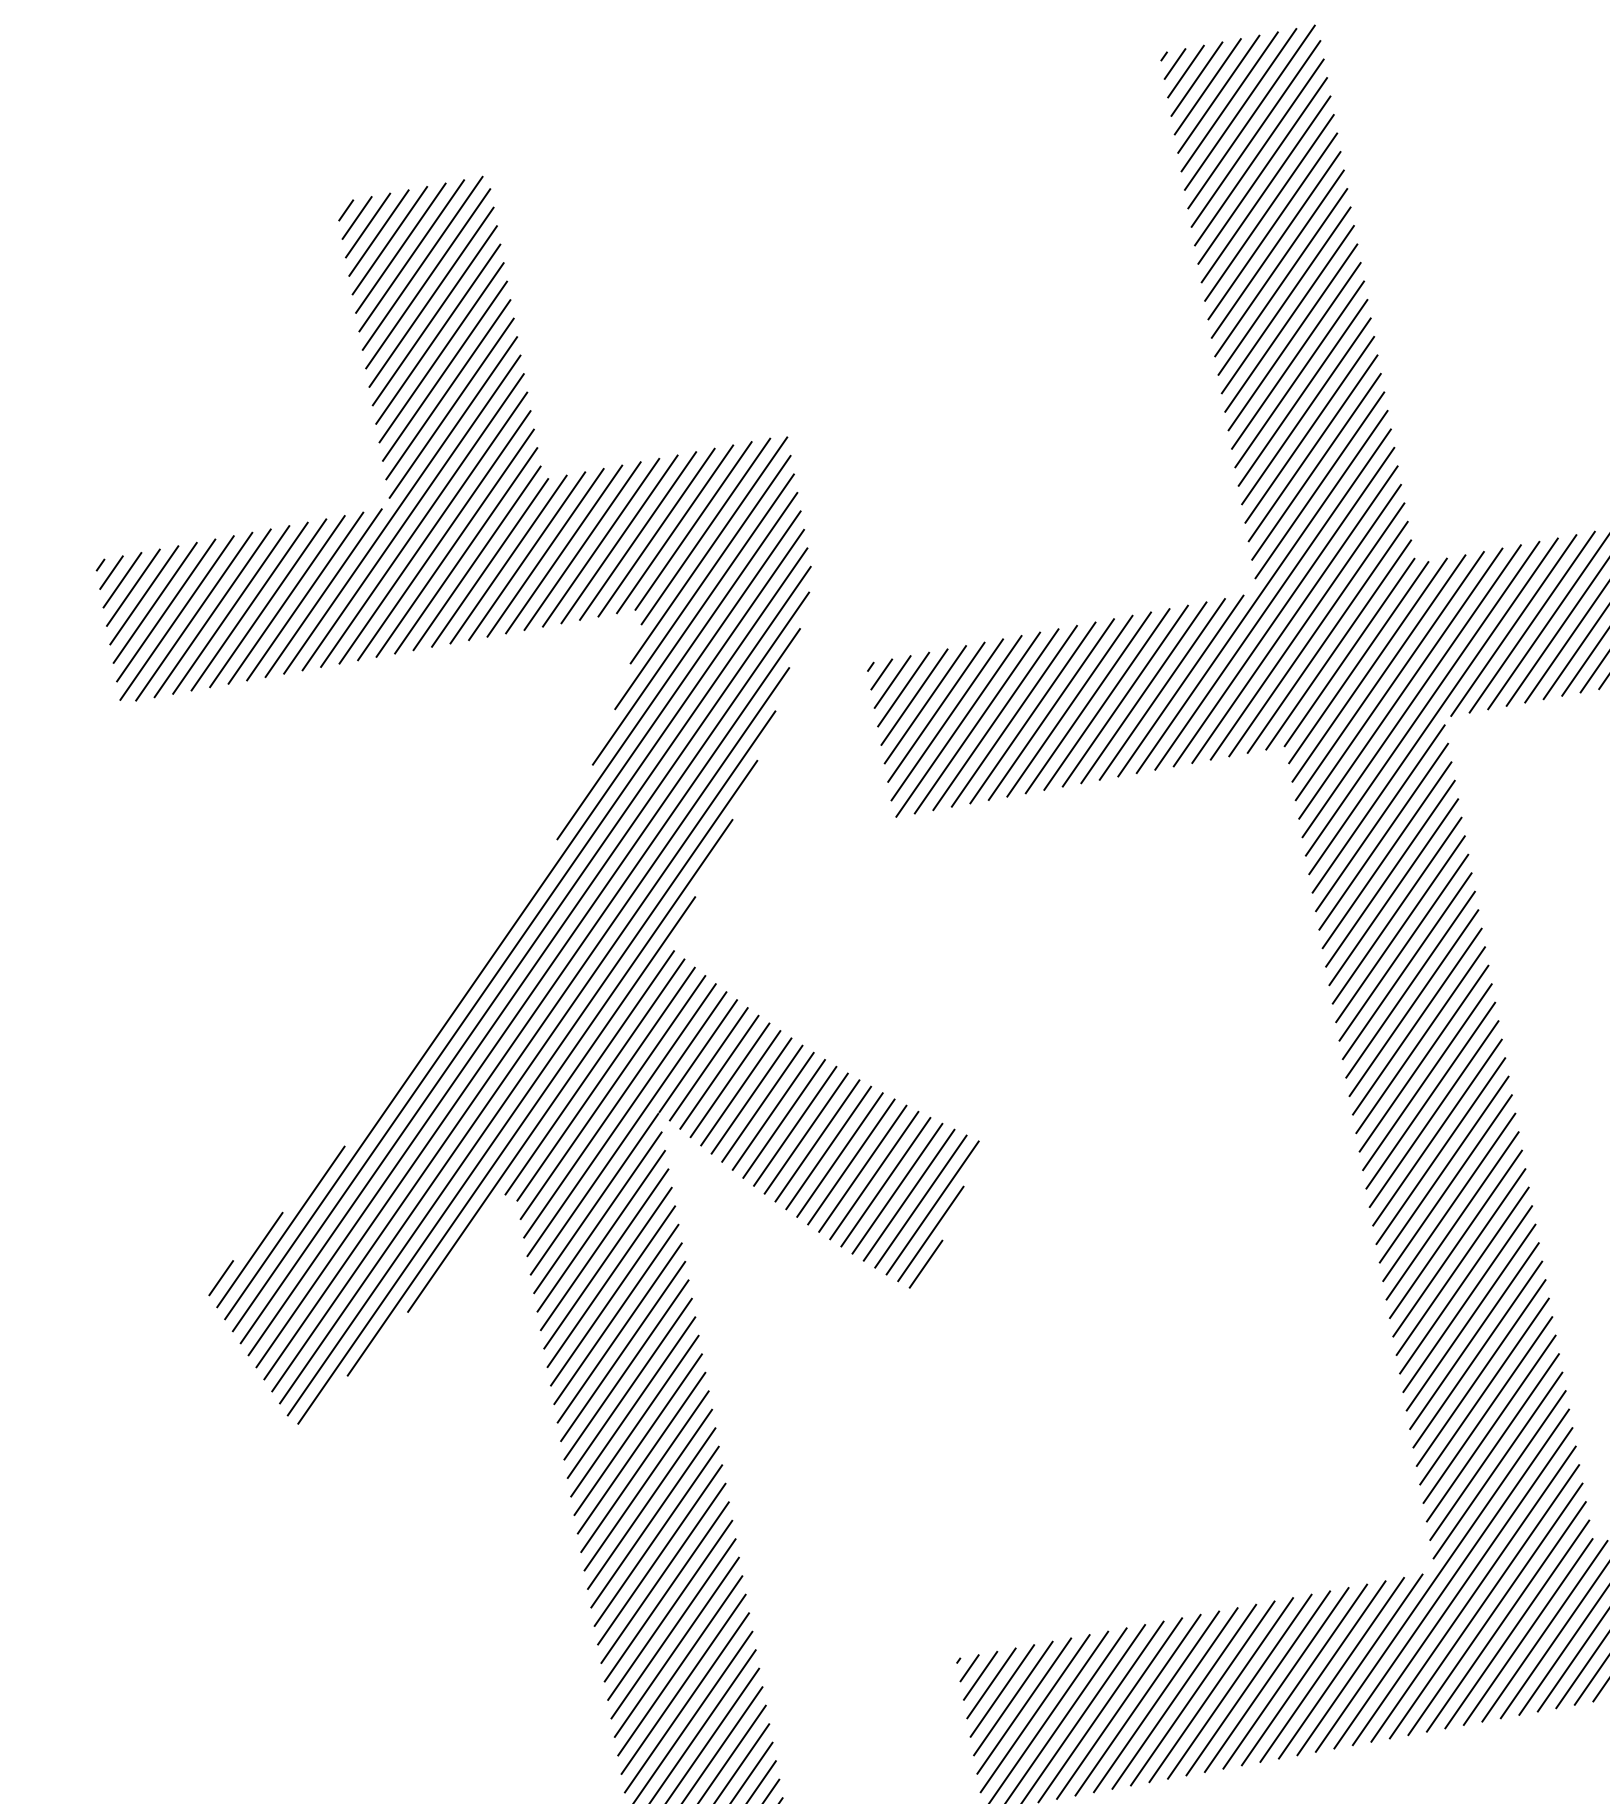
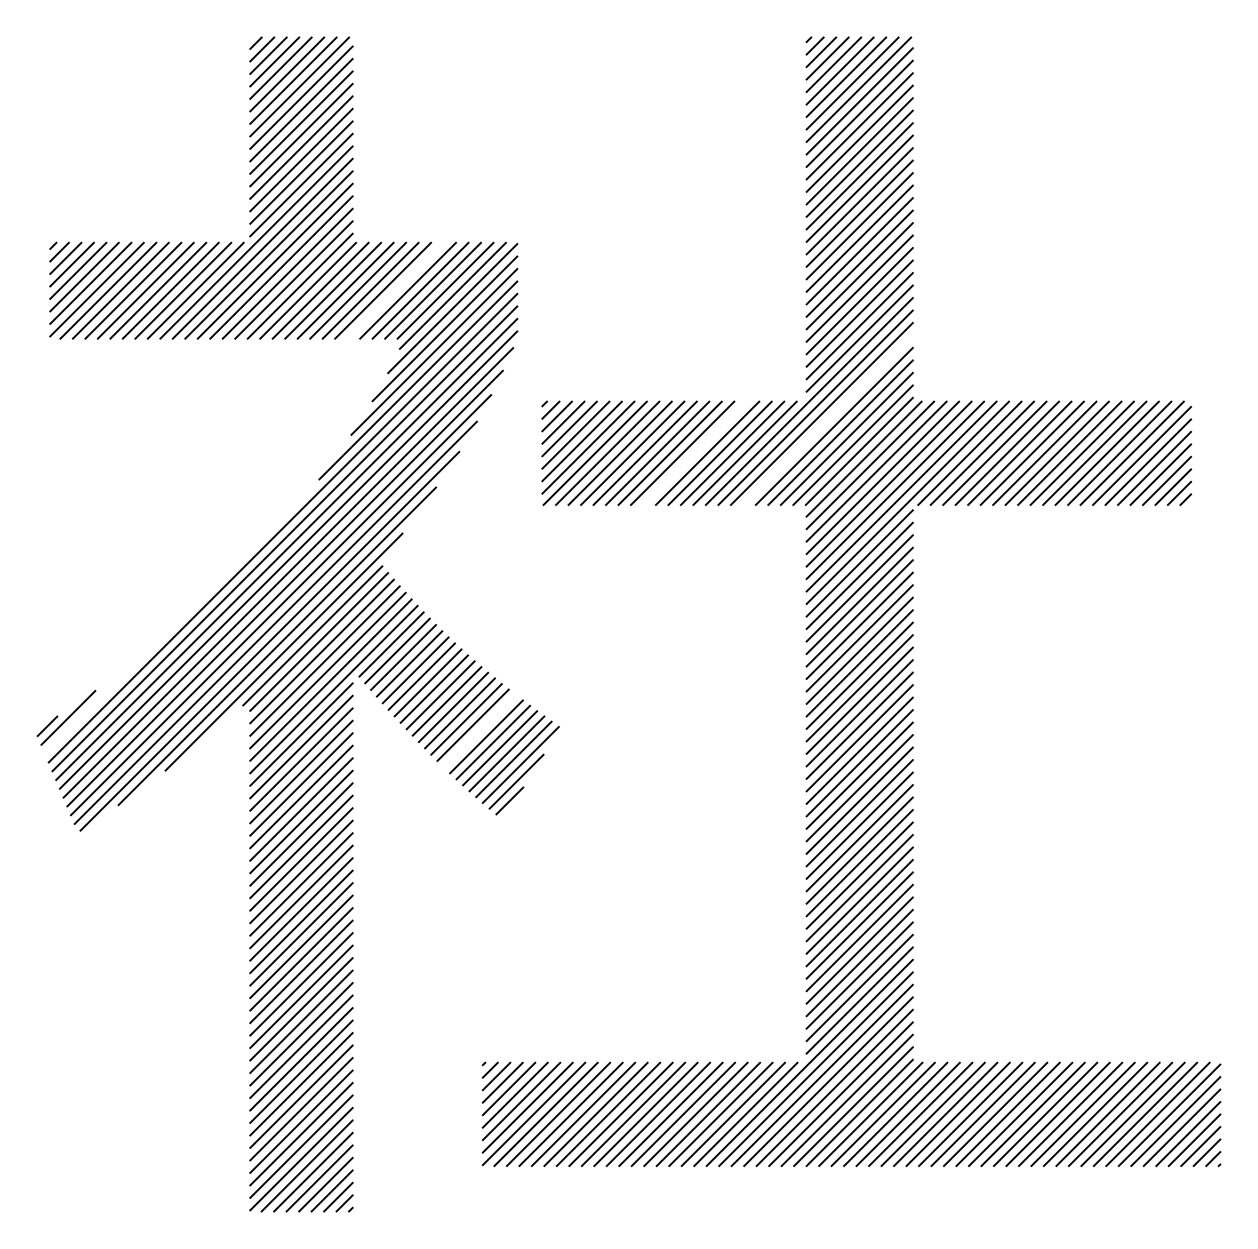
line: (619, 539) -> (395, 290), removed
line: (1293, 613) -> (827, 419), removed
line: (1105, 698) -> (694, 452), removed
line: (862, 1169) -> (479, 731), removed
line: (285, 1233) -> (94, 704), removed

